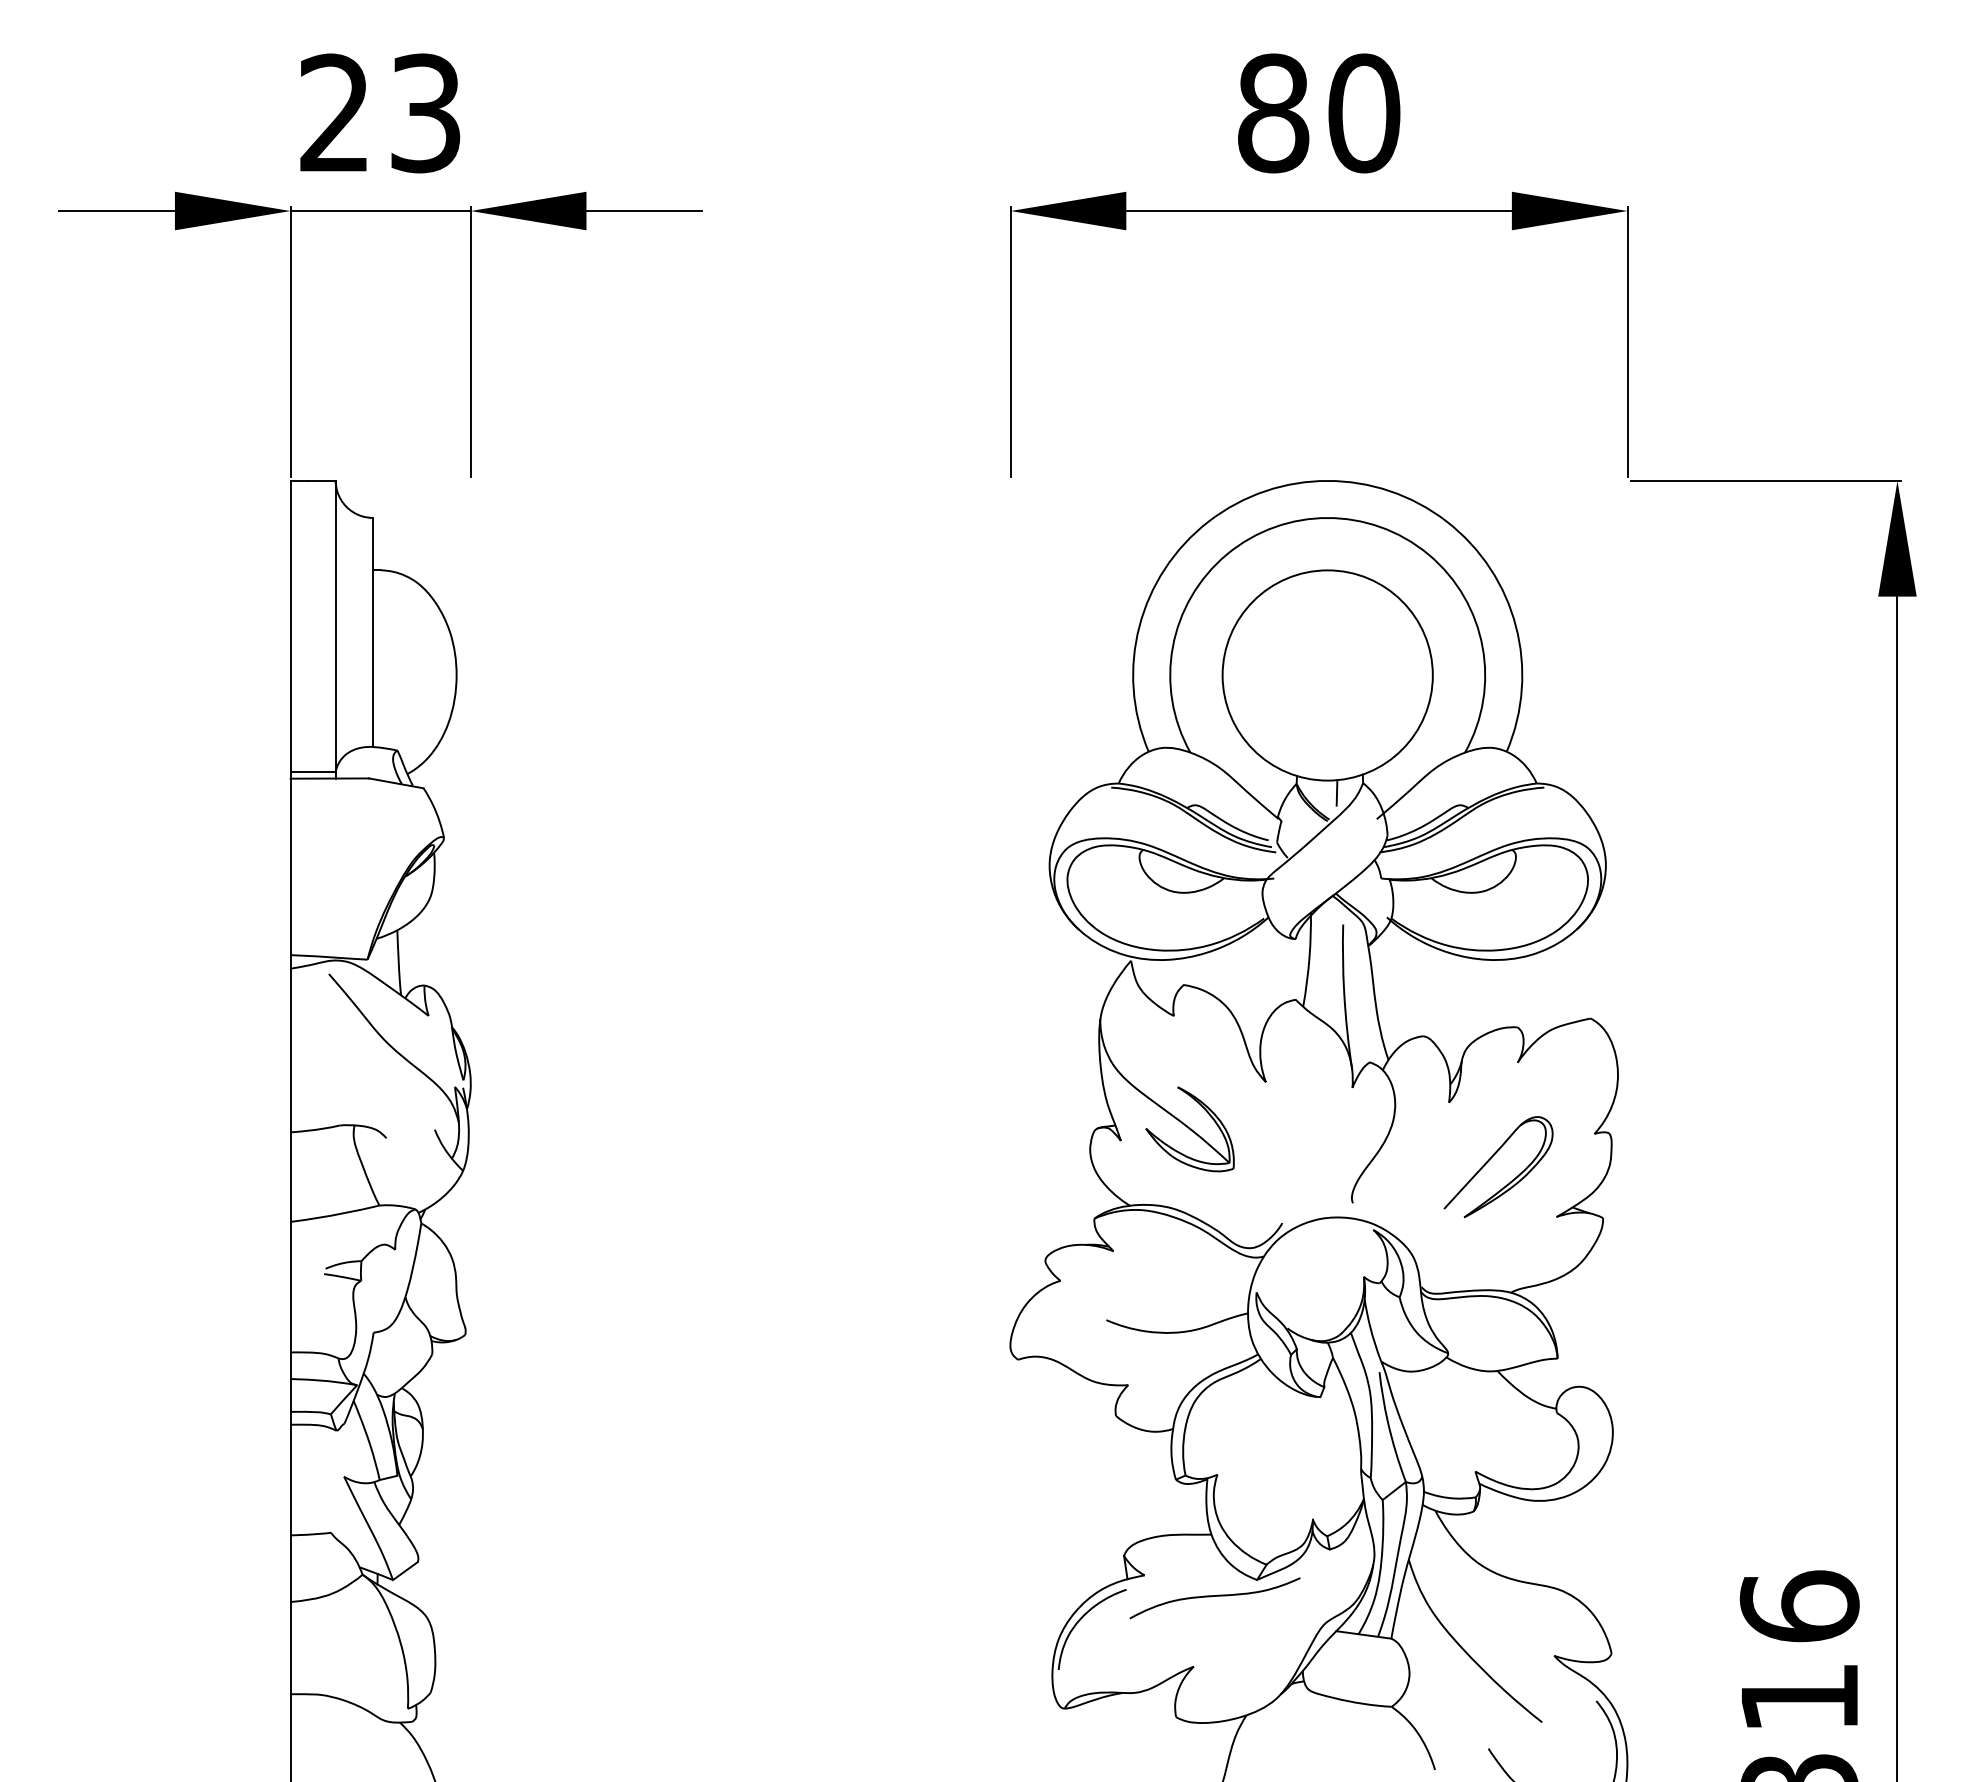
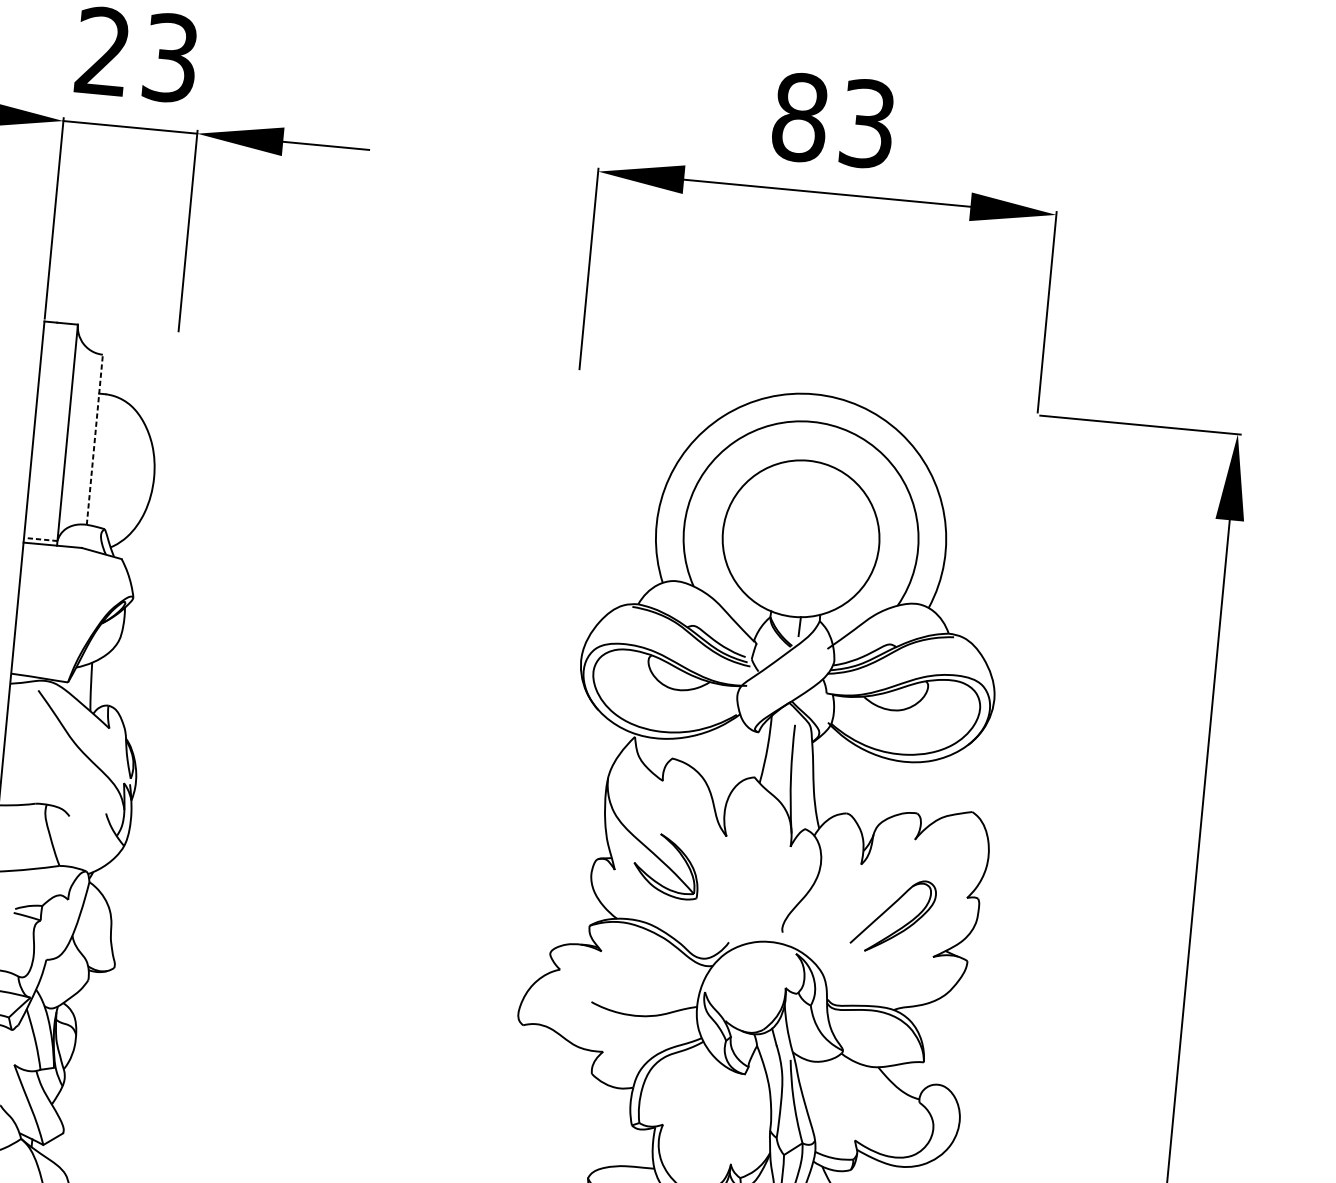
text: (1364, 113) -> (867, 124), 80 -> 83
line: (372, 632) -> (94, 439), solid -> dashed
line: (313, 772) -> (41, 539), solid -> dashed

